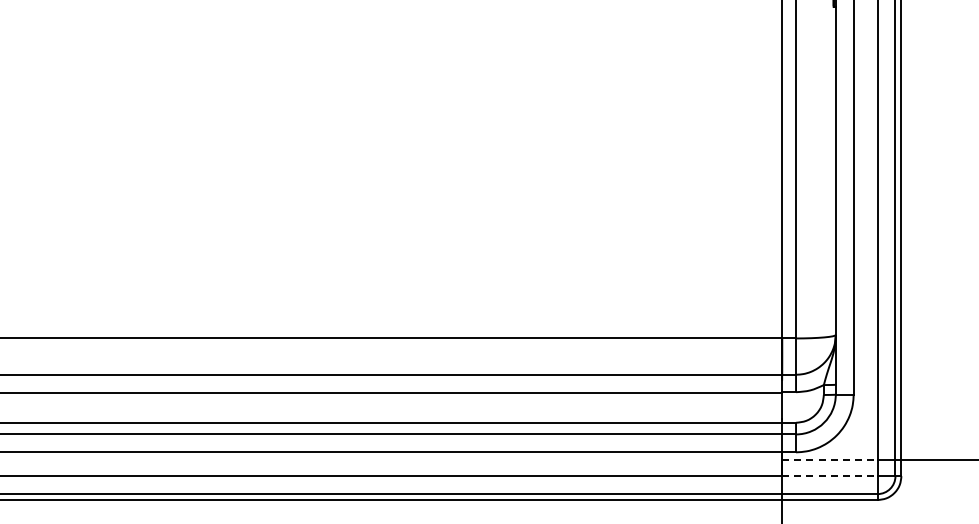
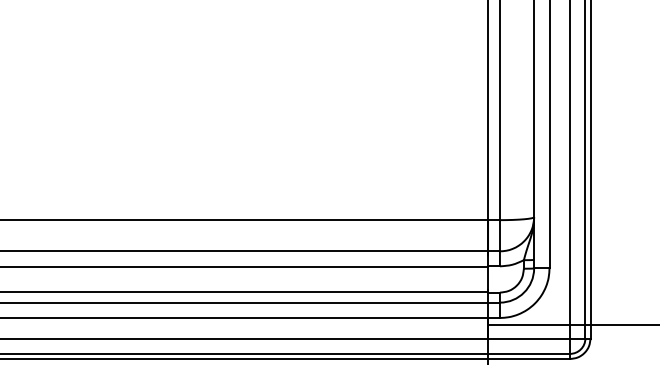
line: (829, 460) -> (528, 325), dashed -> solid
line: (829, 476) -> (528, 338), dashed -> solid

